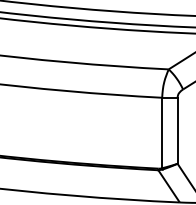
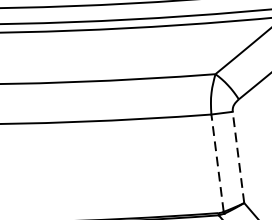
line: (177, 130) -> (238, 157), solid -> dashed
line: (162, 132) -> (217, 162), solid -> dashed

